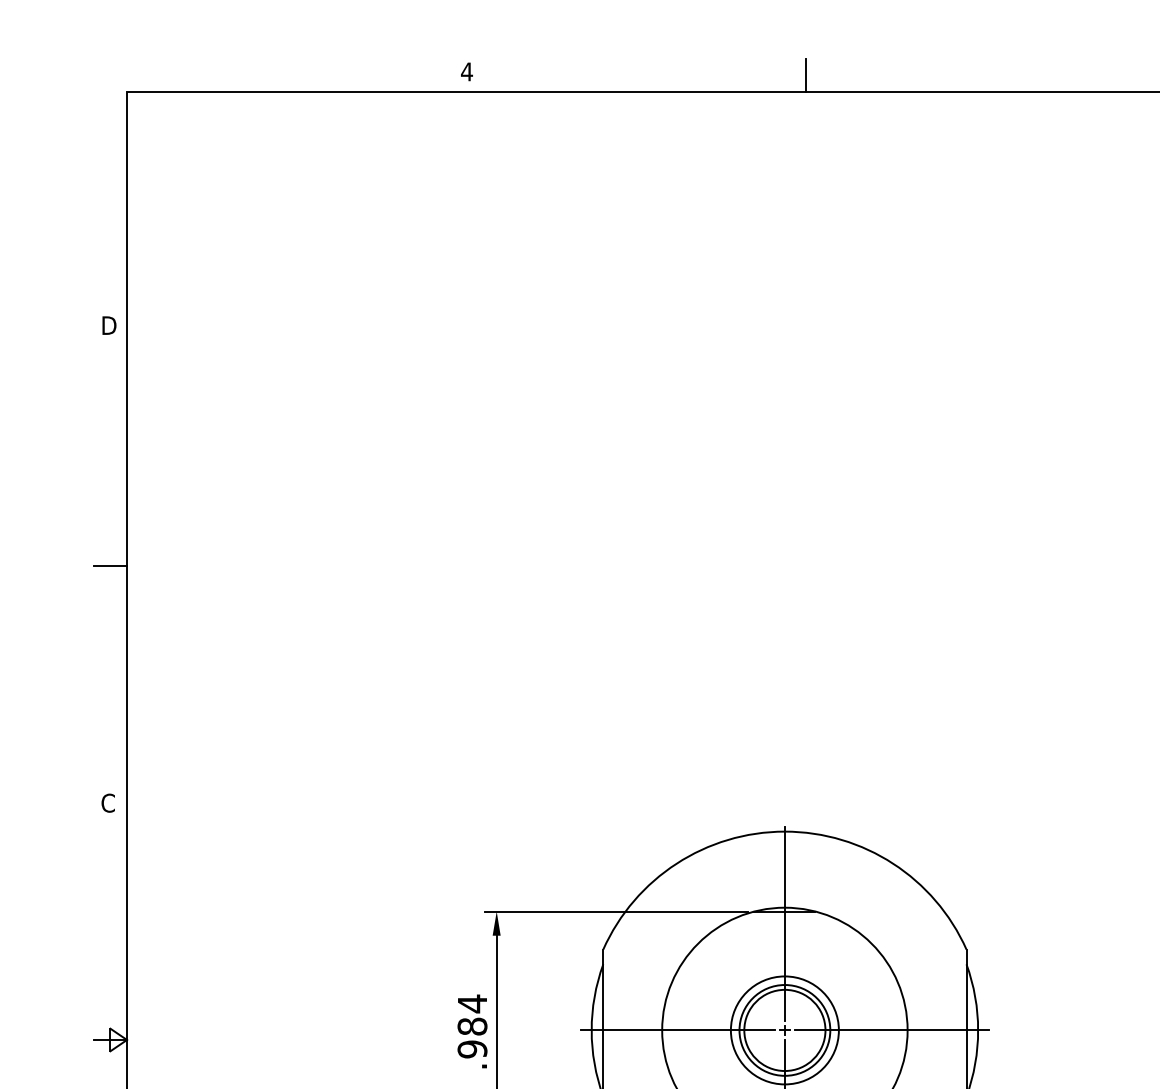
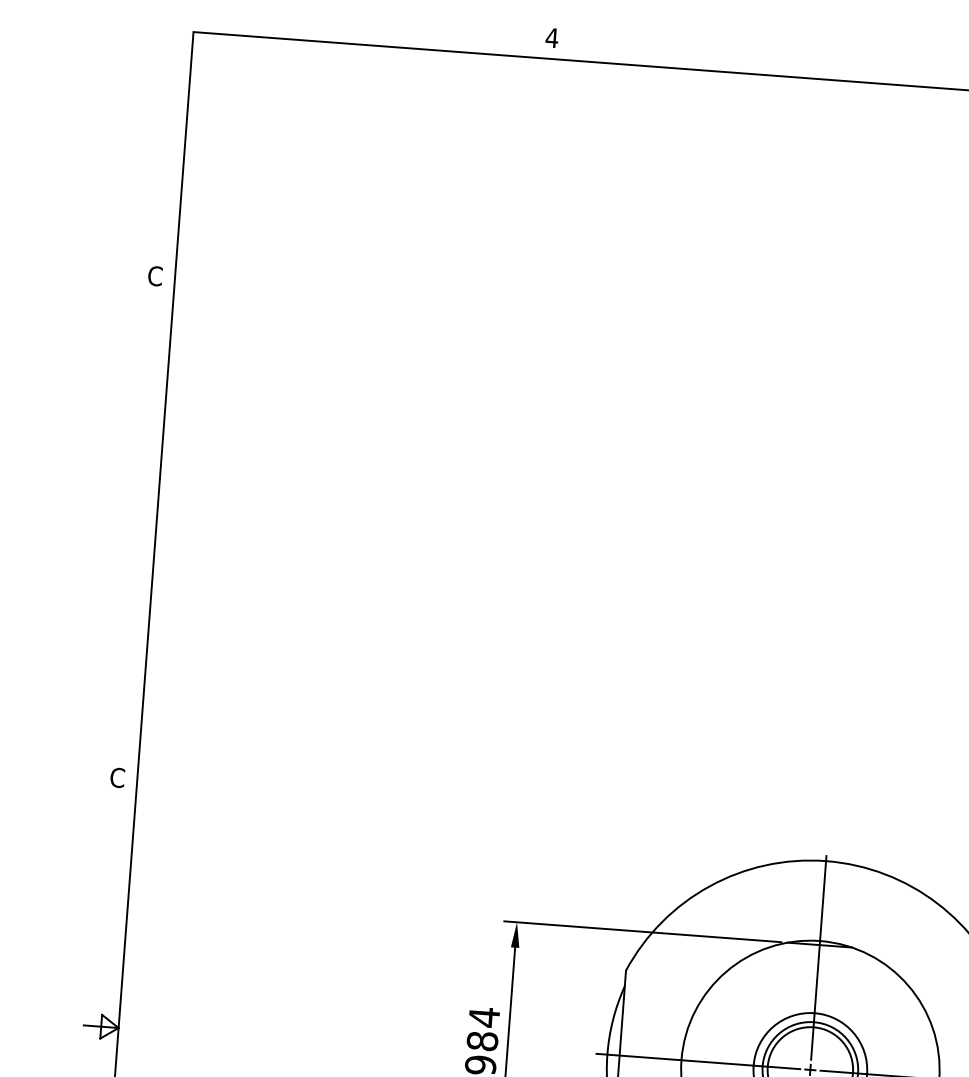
line: (806, 74) -> (908, 67), removed
text: (108, 325) -> (155, 276), D -> C
line: (110, 565) -> (138, 528), removed

